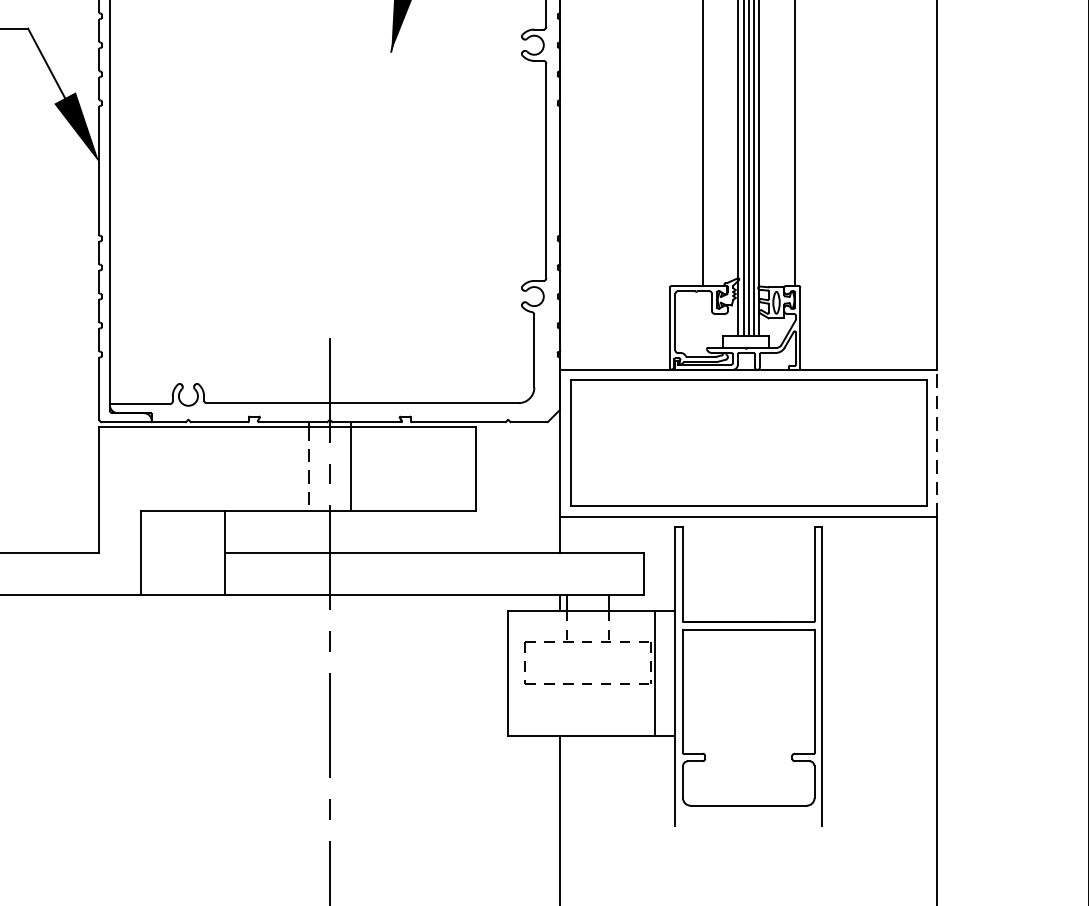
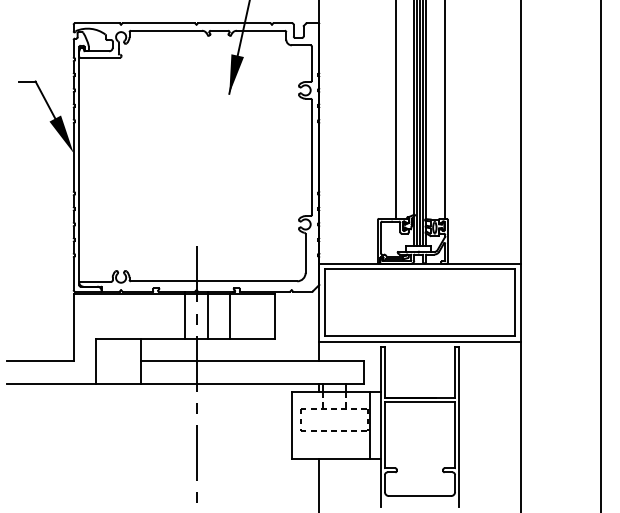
line: (937, 442) -> (520, 302), dashed -> solid
line: (393, 469) -> (230, 316), added
line: (309, 470) -> (185, 317), dashed -> solid

